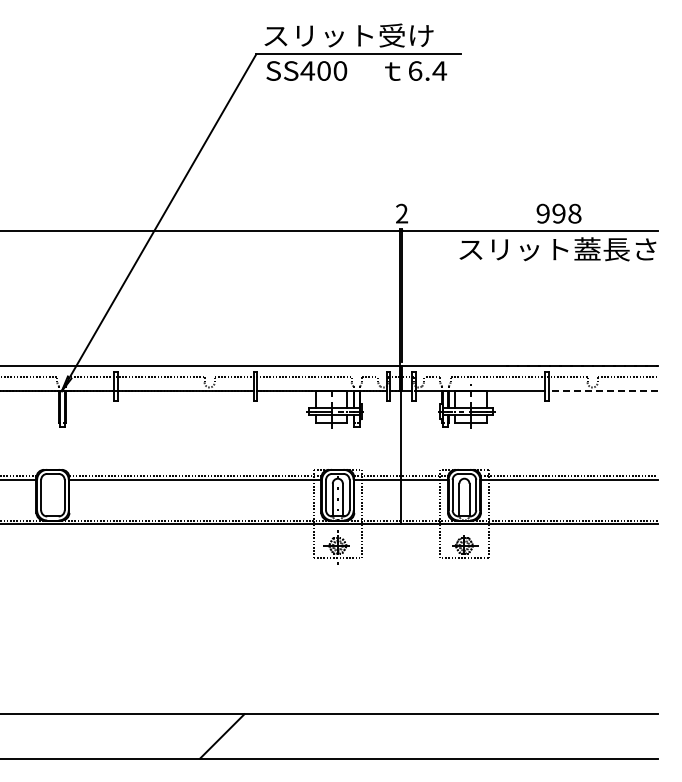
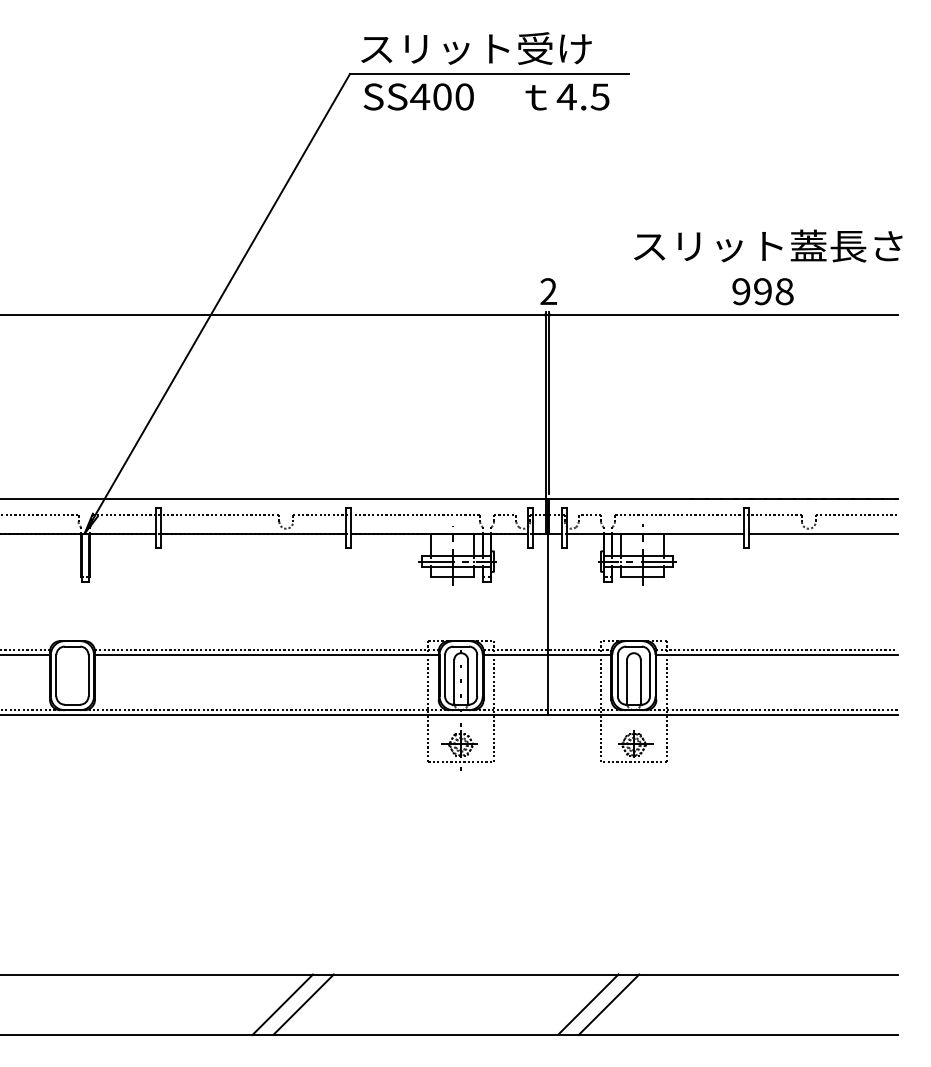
text: (427, 70) -> (583, 96), 6.4 -> 4.5
text: (557, 249) -> (767, 246), moved
line: (602, 391) -> (822, 534), dashed -> solid
line: (206, 736) -> (281, 1004), added
line: (430, 736) -> (587, 1004), added
line: (446, 736) -> (609, 1004), added

